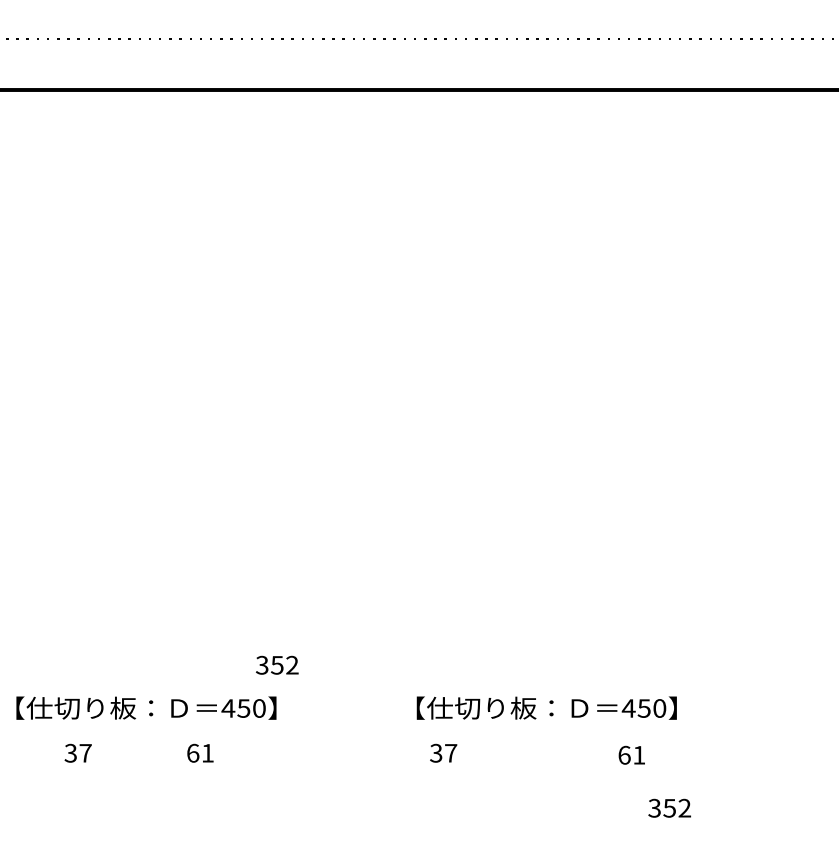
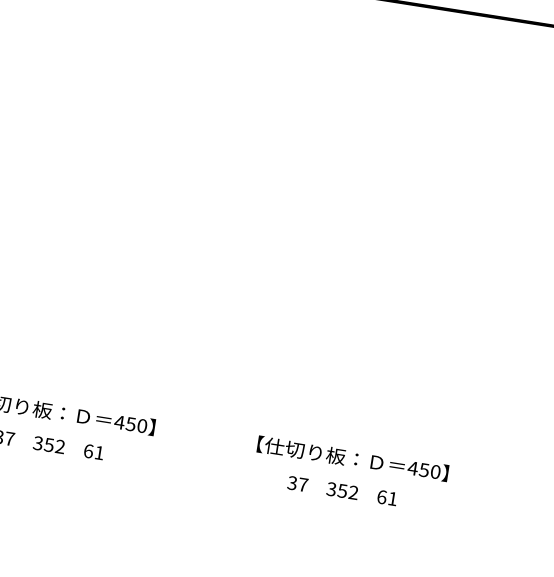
text: (277, 664) -> (49, 444), moved
text: (443, 752) -> (297, 483), moved
text: (631, 754) -> (387, 497), moved
text: (669, 807) -> (342, 490), moved

